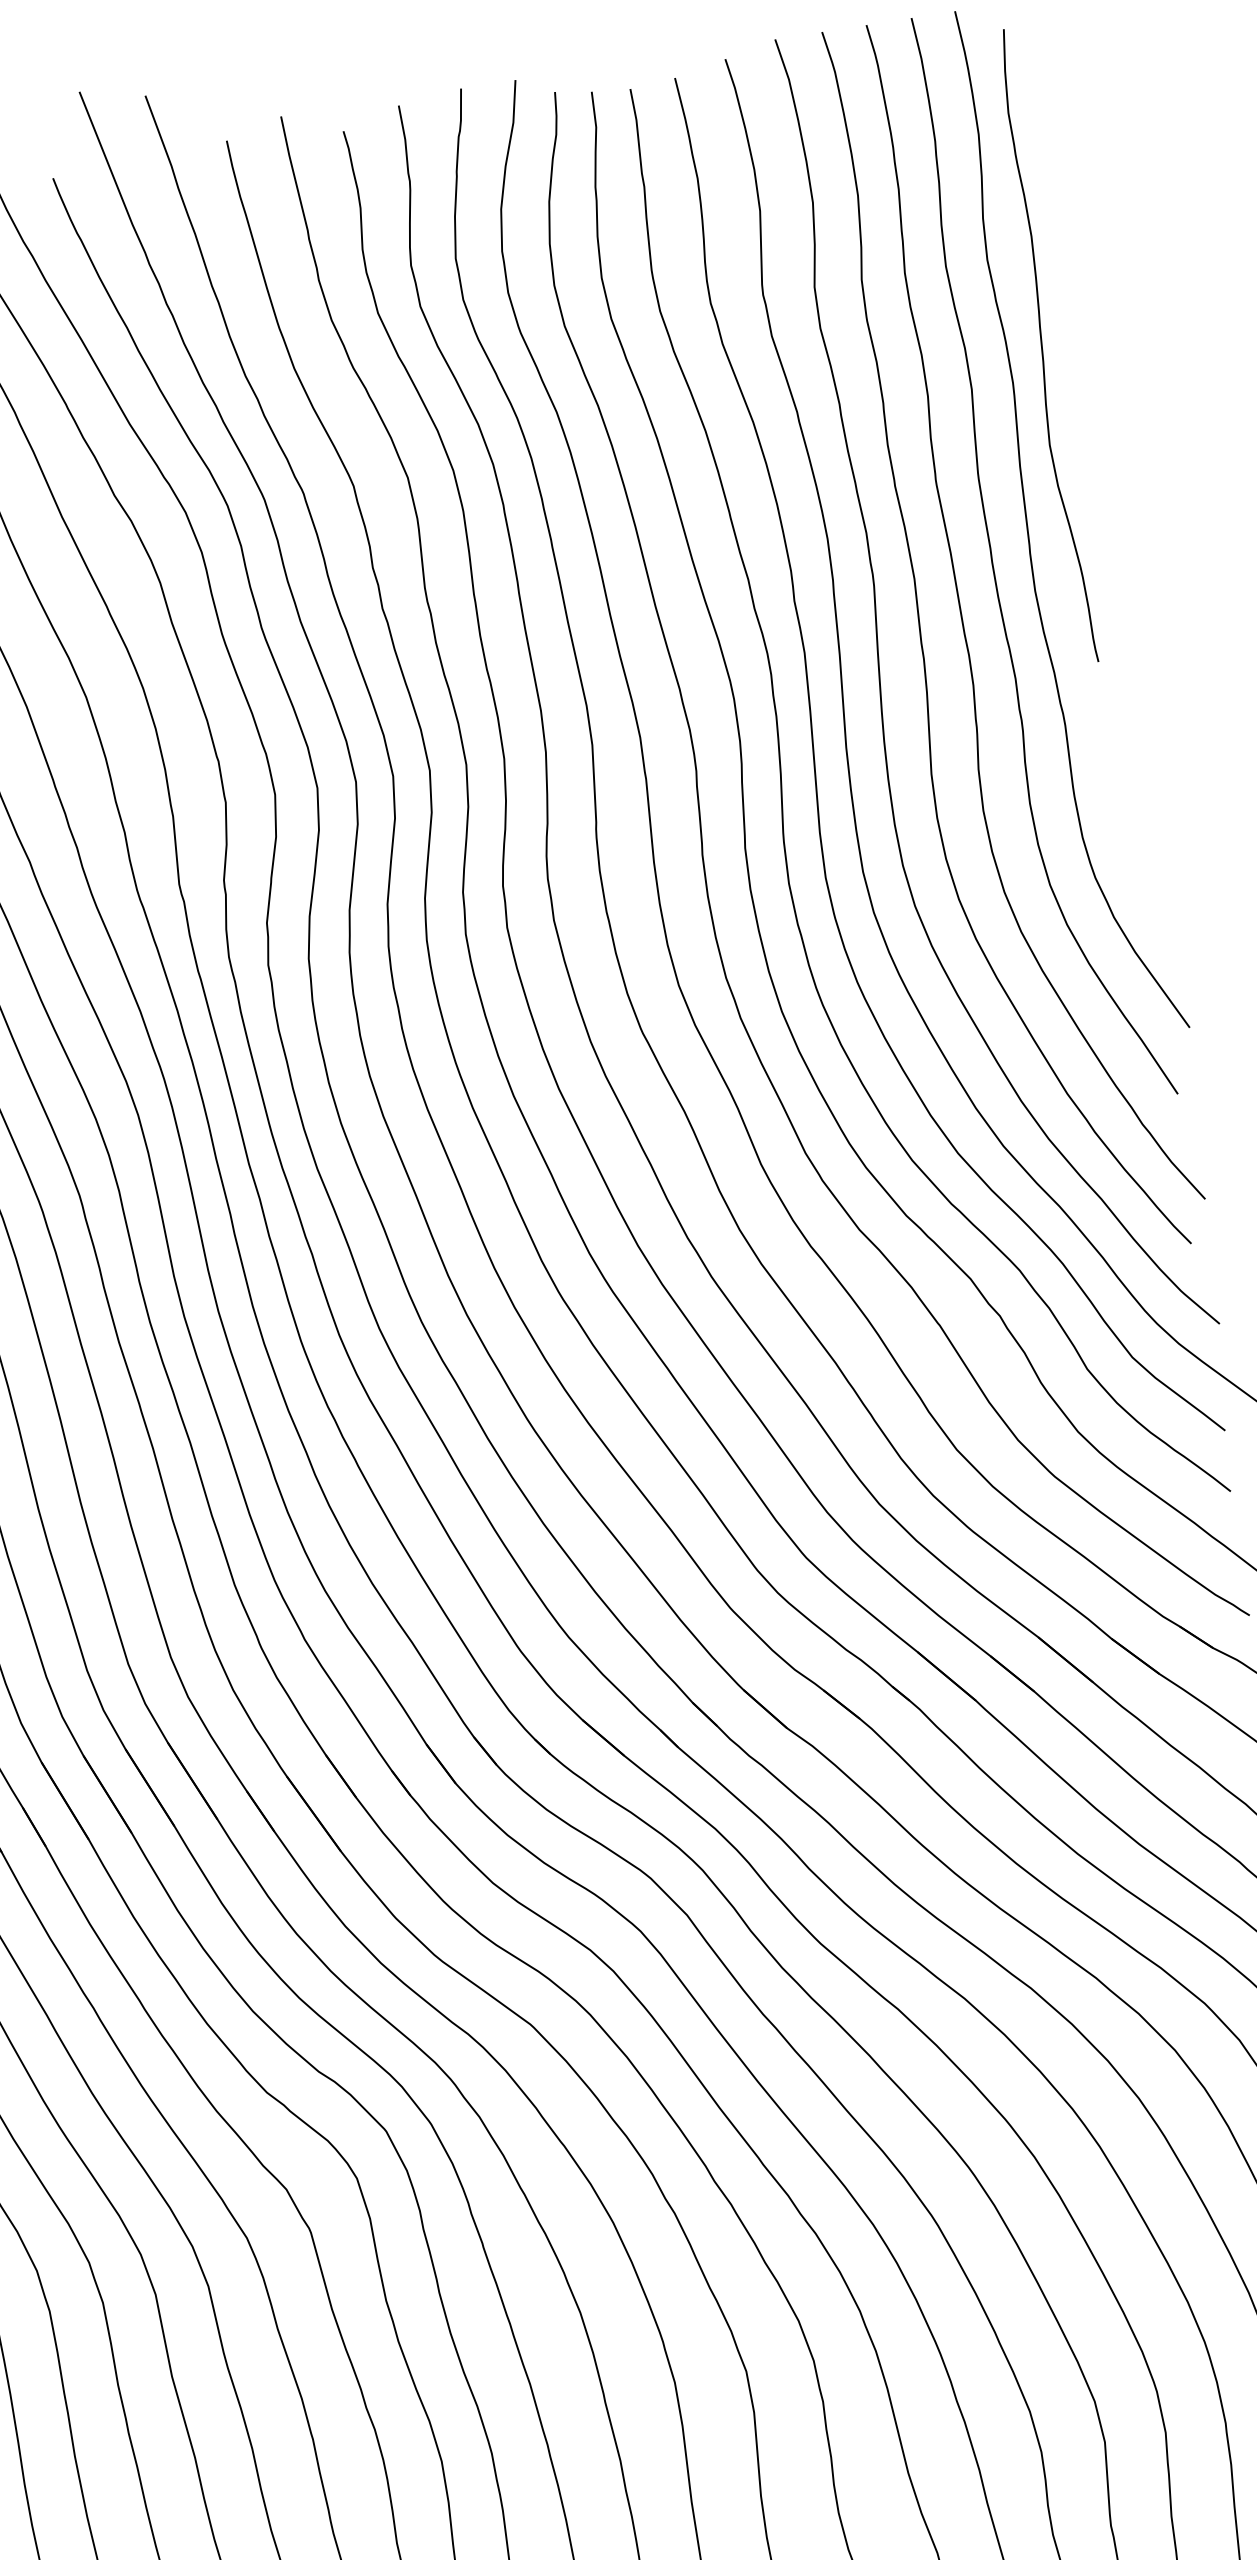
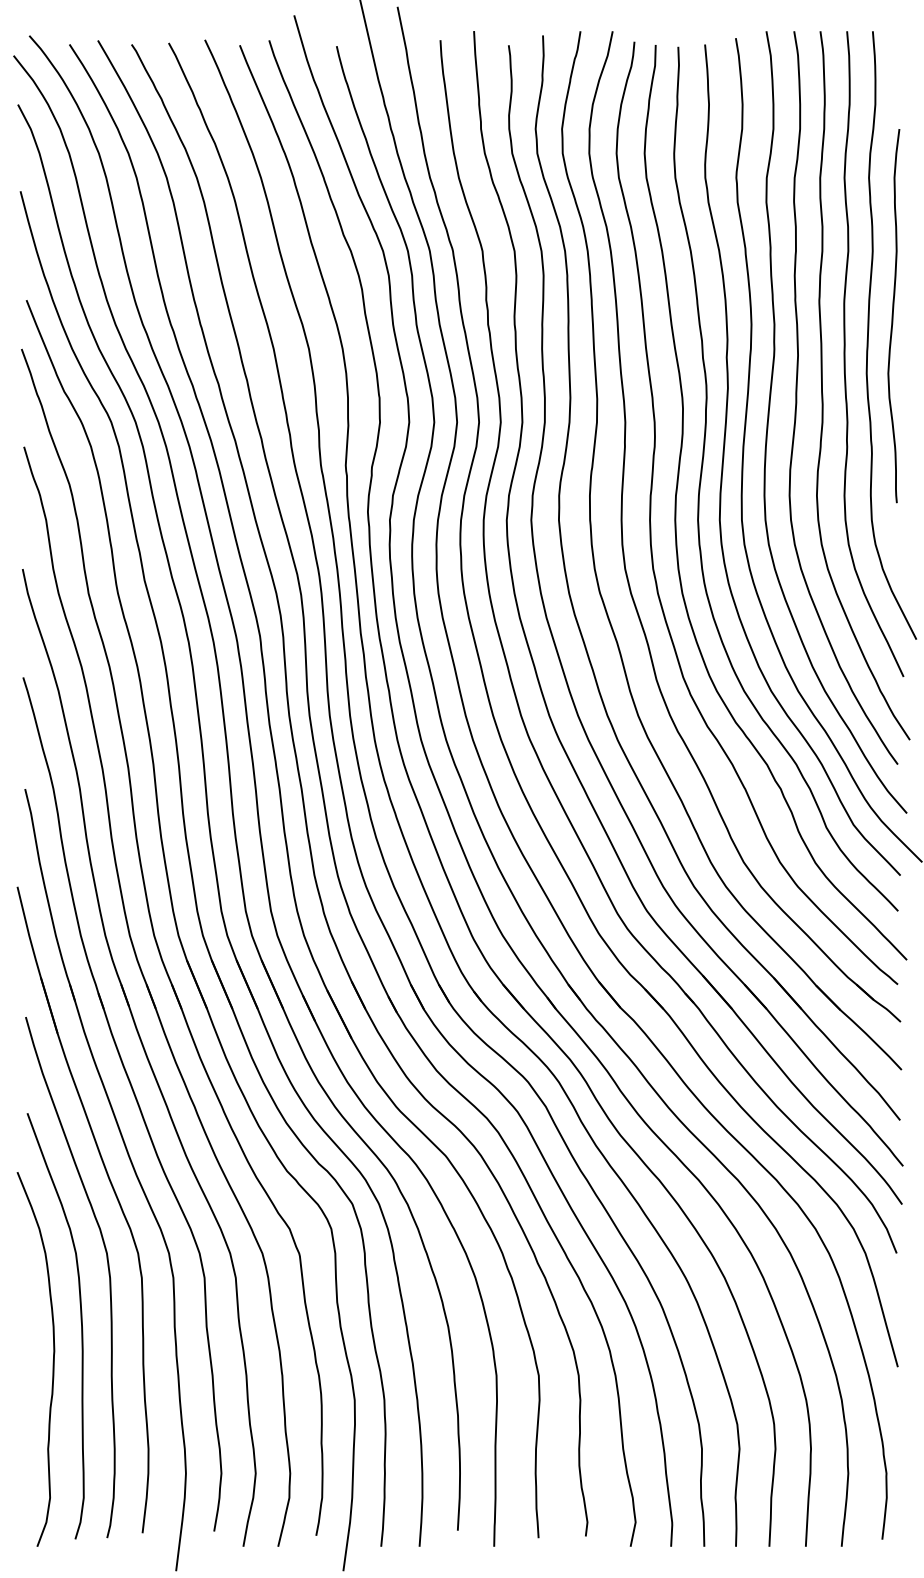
curve: (1043, 347) -> (893, 316), moved

